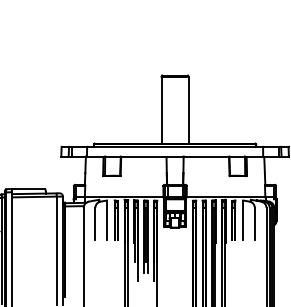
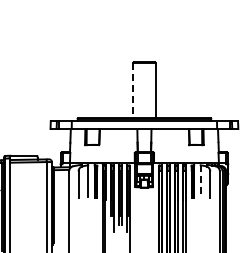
line: (161, 109) -> (133, 90), solid -> dashed
line: (243, 220) -> (200, 181), solid -> dashed

